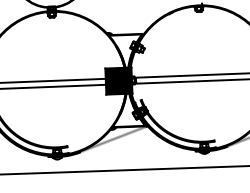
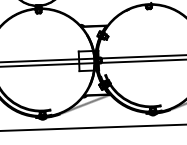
fill: (118, 80) -> (88, 60), removed

